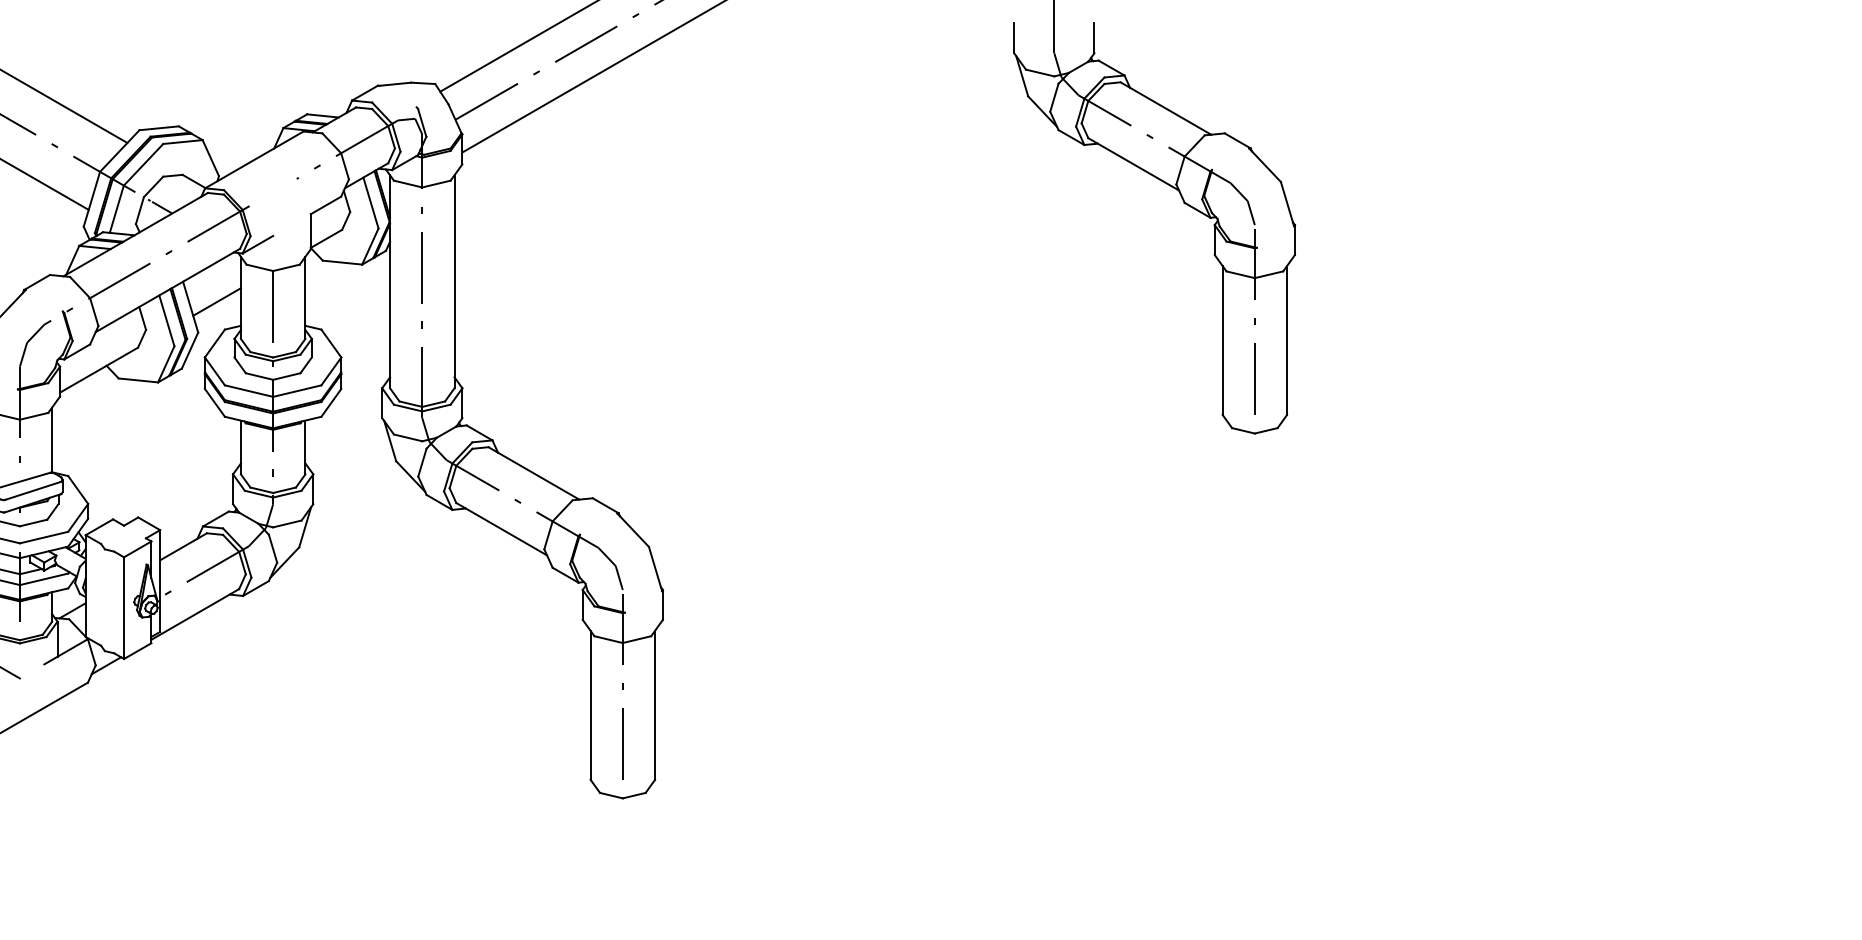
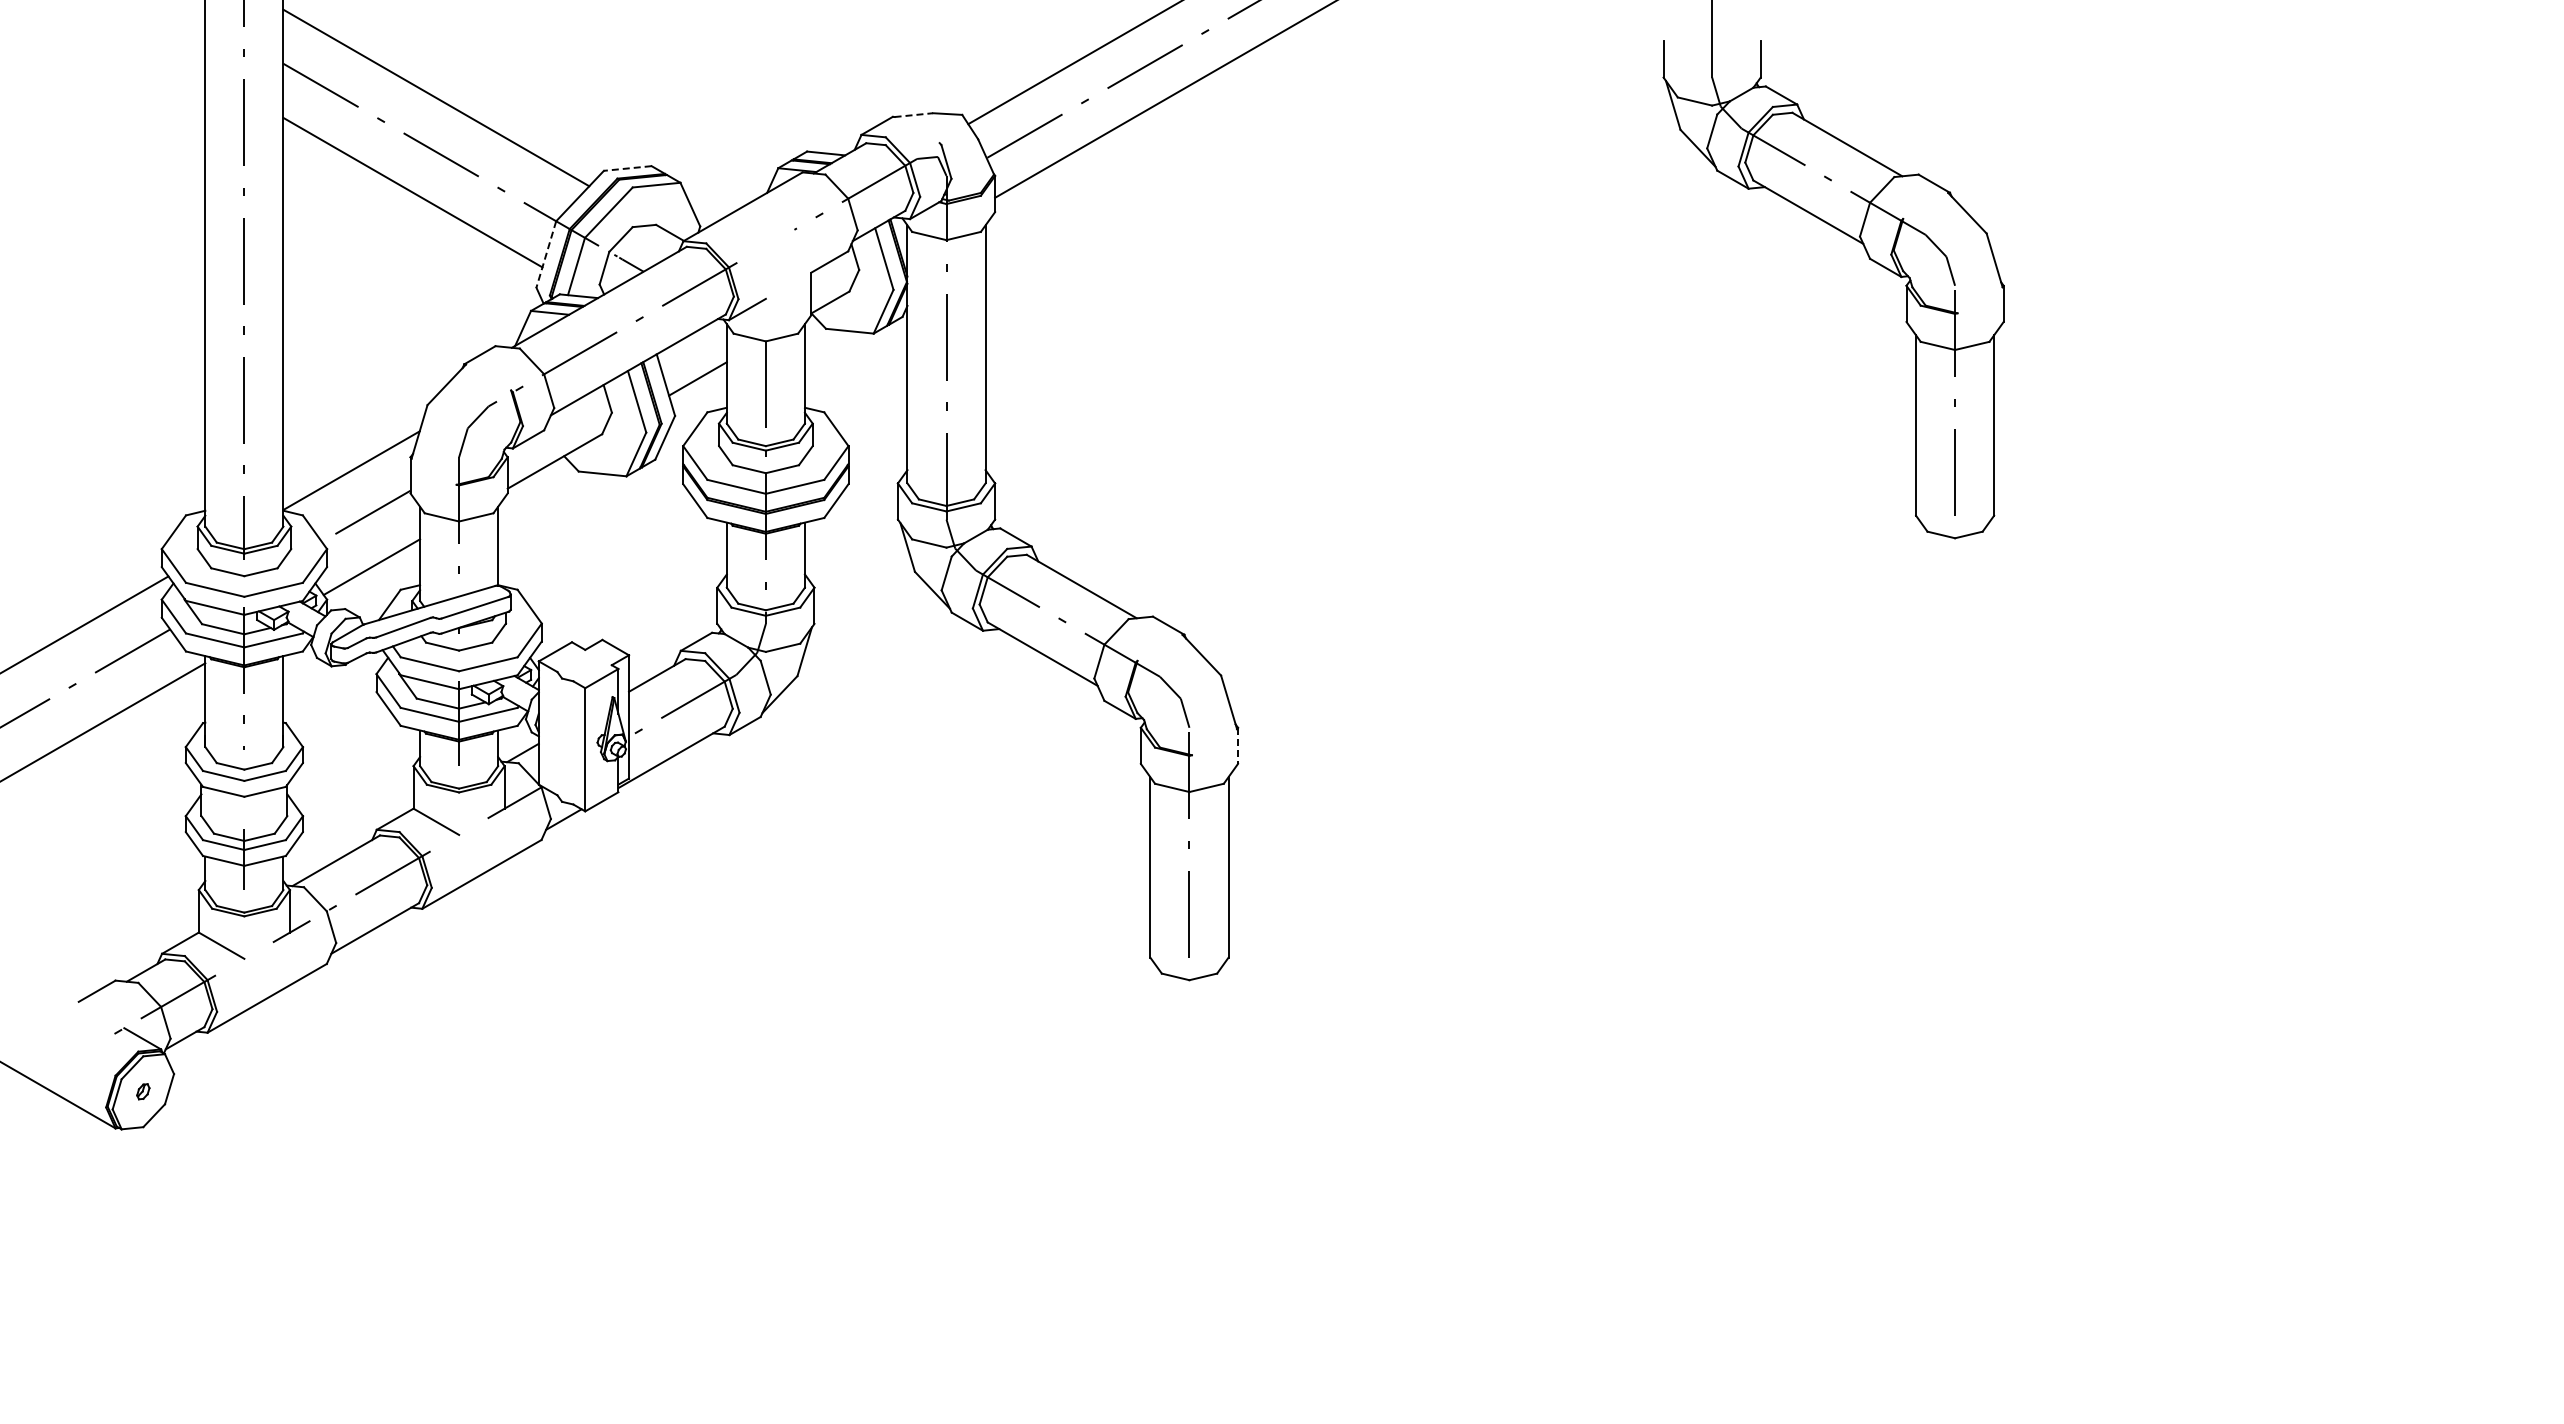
line: (395, 84) -> (914, 115), solid -> dashed
line: (158, 128) -> (627, 168), solid -> dashed
line: (92, 199) -> (546, 254), solid -> dashed
line: (663, 605) -> (1238, 746), solid -> dashed

